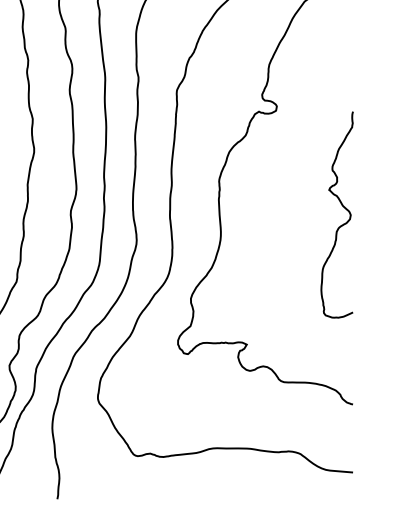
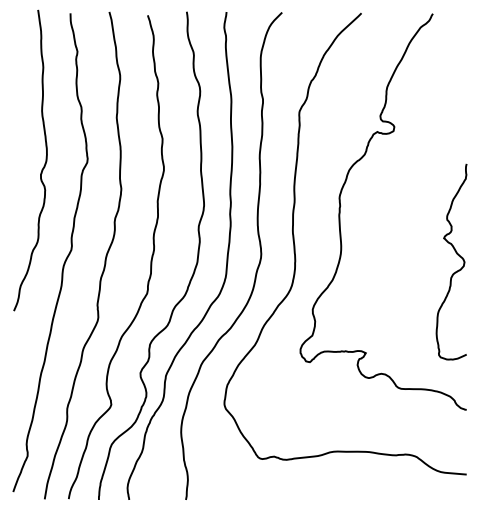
curve: (343, 208) -> (457, 255), moved

